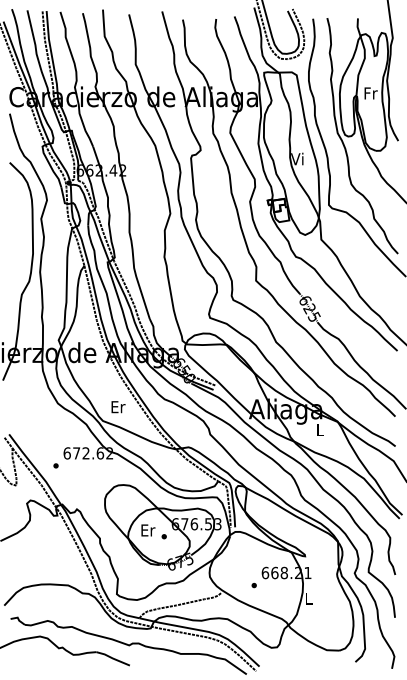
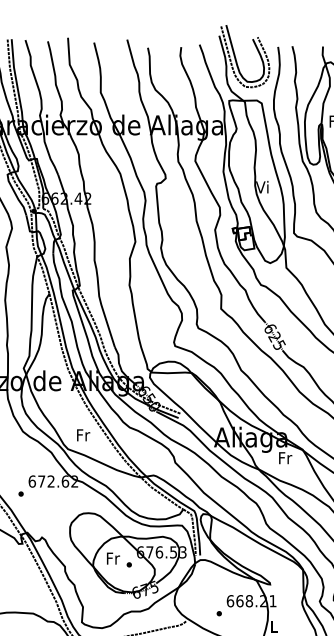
text: (118, 407) -> (83, 435), Er -> Fr
text: (320, 429) -> (285, 457), L -> Fr
text: (148, 530) -> (113, 558), Er -> Fr

